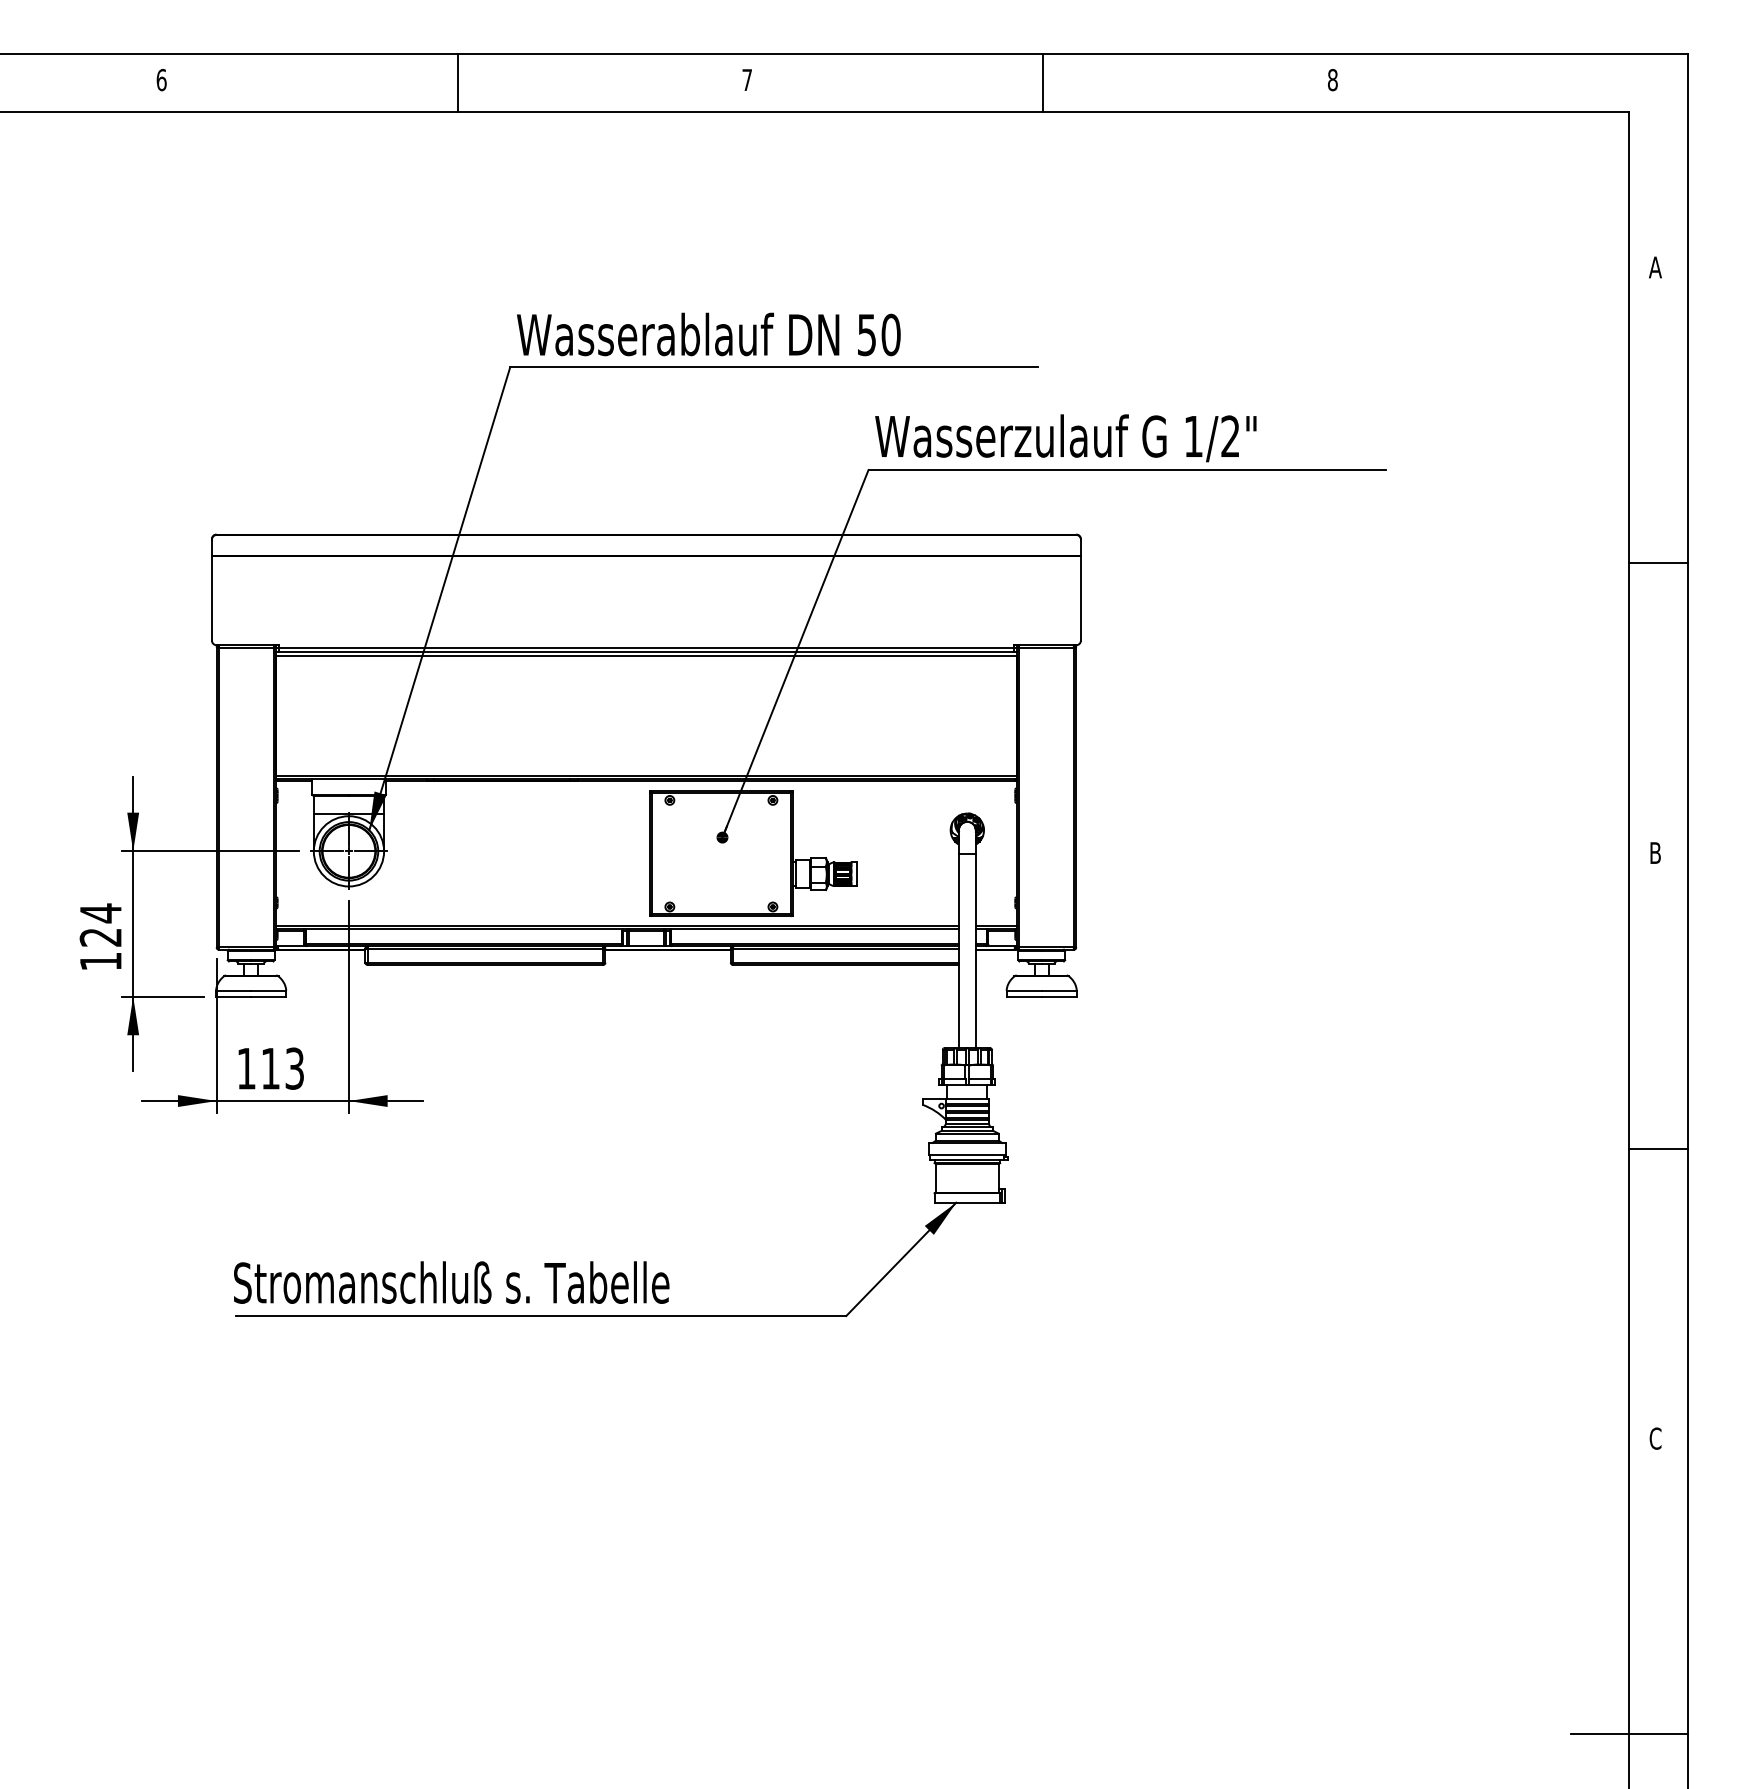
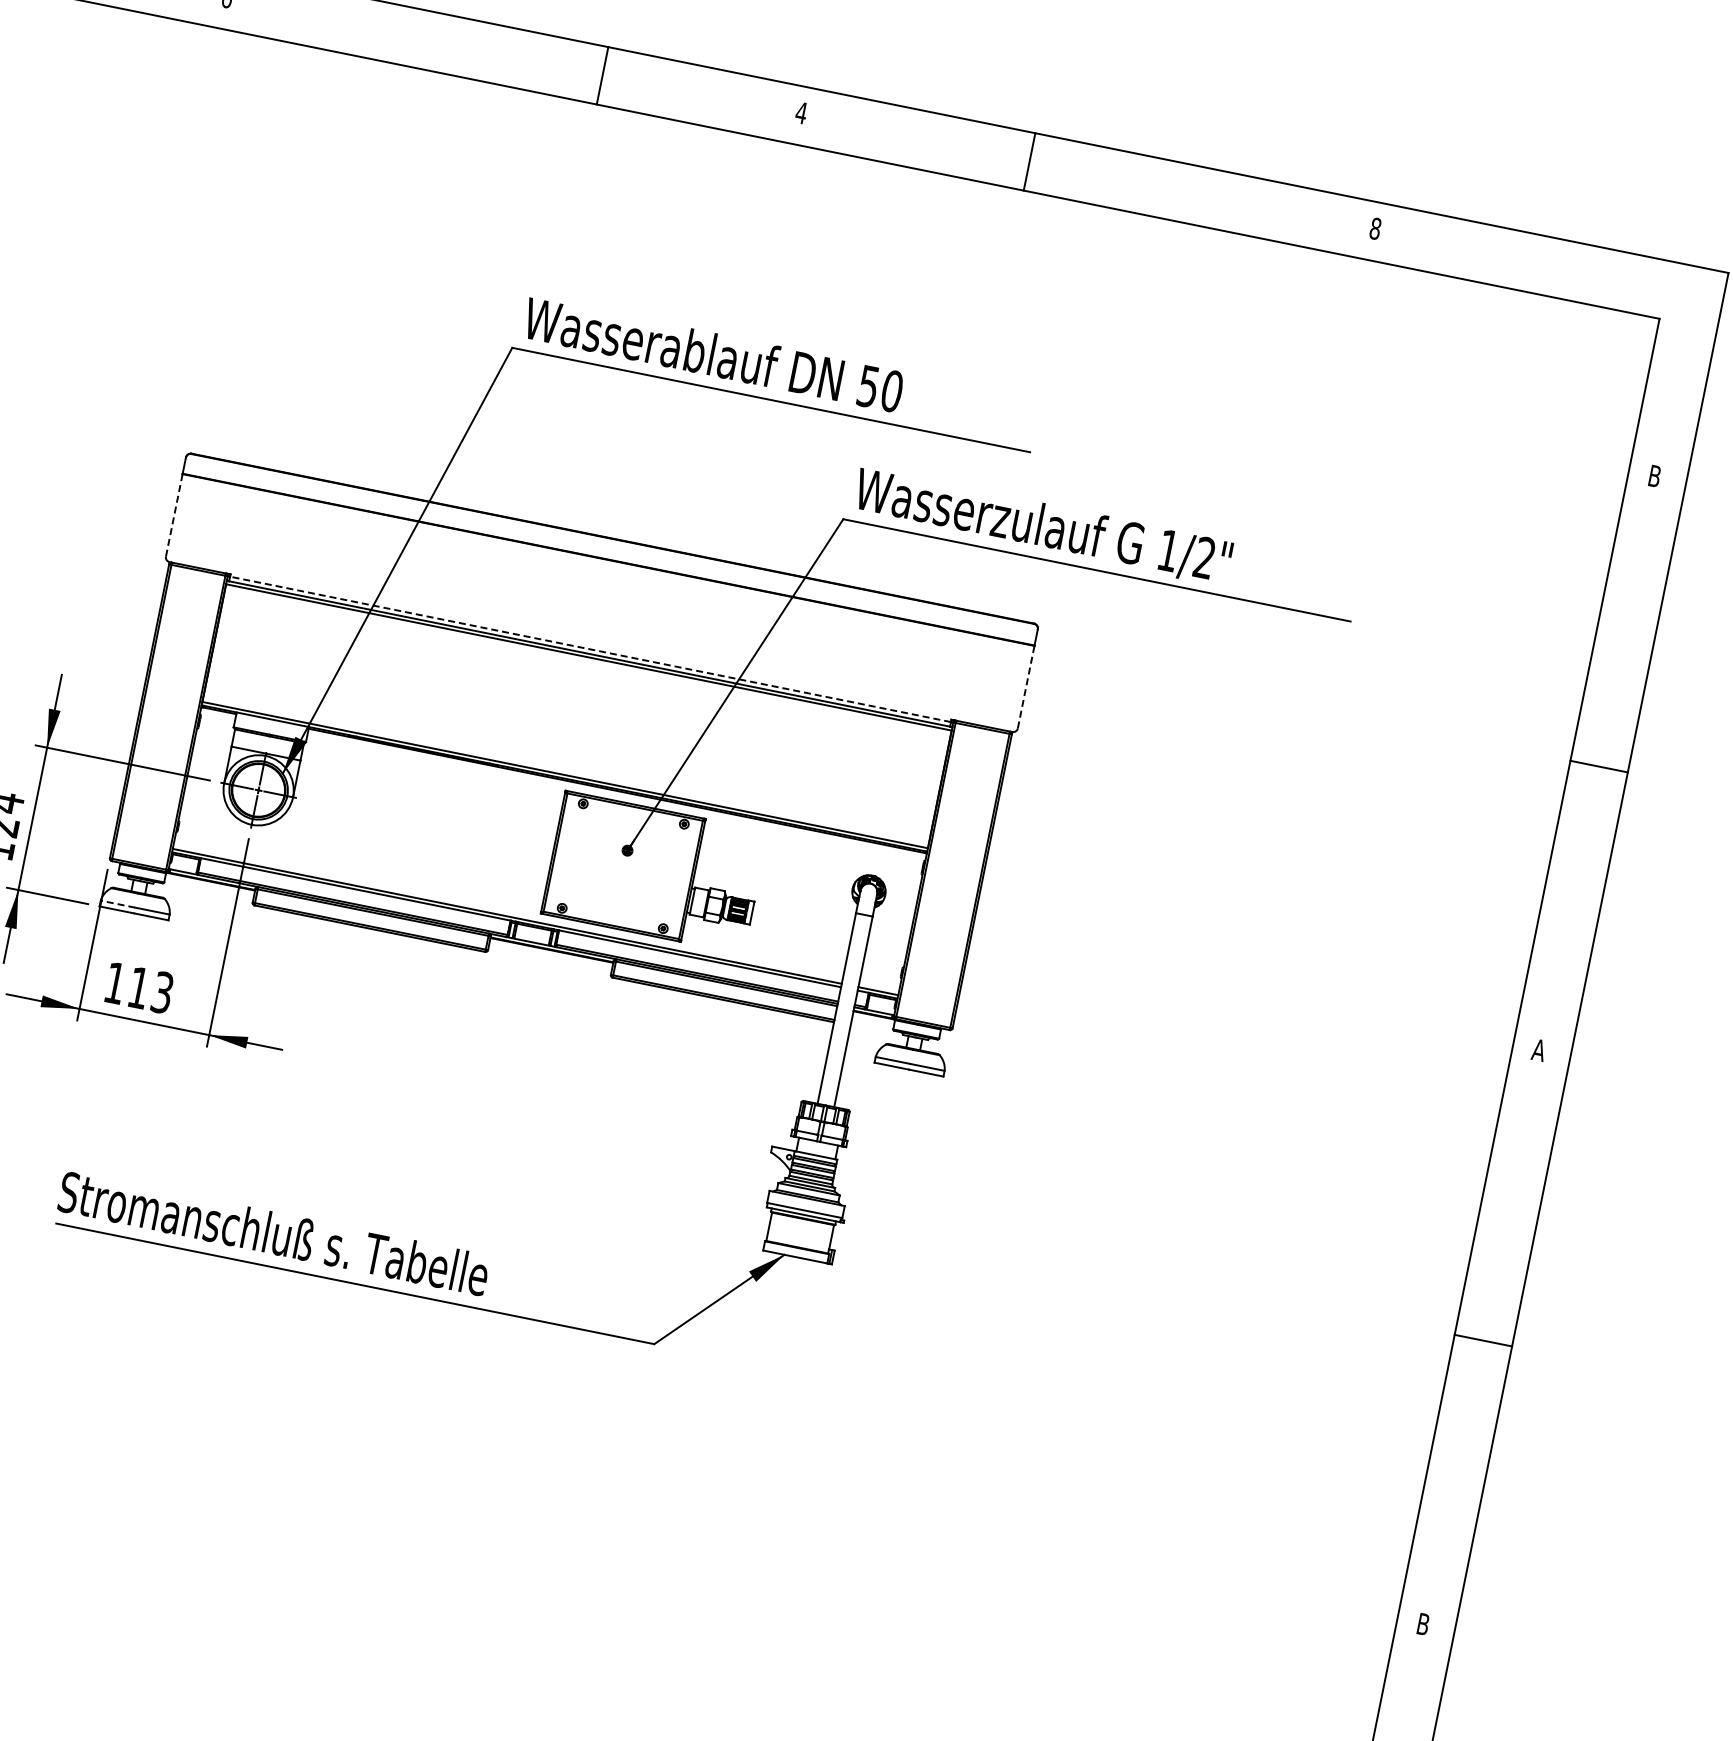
text: (746, 79) -> (800, 112), 7 -> 4
line: (457, 82) -> (602, 75), moved
line: (1043, 82) -> (1029, 161), moved
text: (1655, 267) -> (1654, 476), A -> B
line: (211, 597) -> (174, 514), solid -> dashed
line: (1080, 597) -> (1025, 686), solid -> dashed
line: (646, 647) -> (590, 649), solid -> dashed
text: (1654, 852) -> (1538, 1049), B -> A
line: (233, 990) -> (117, 903), solid -> dashed
text: (1655, 1438) -> (1423, 1624), C -> B

